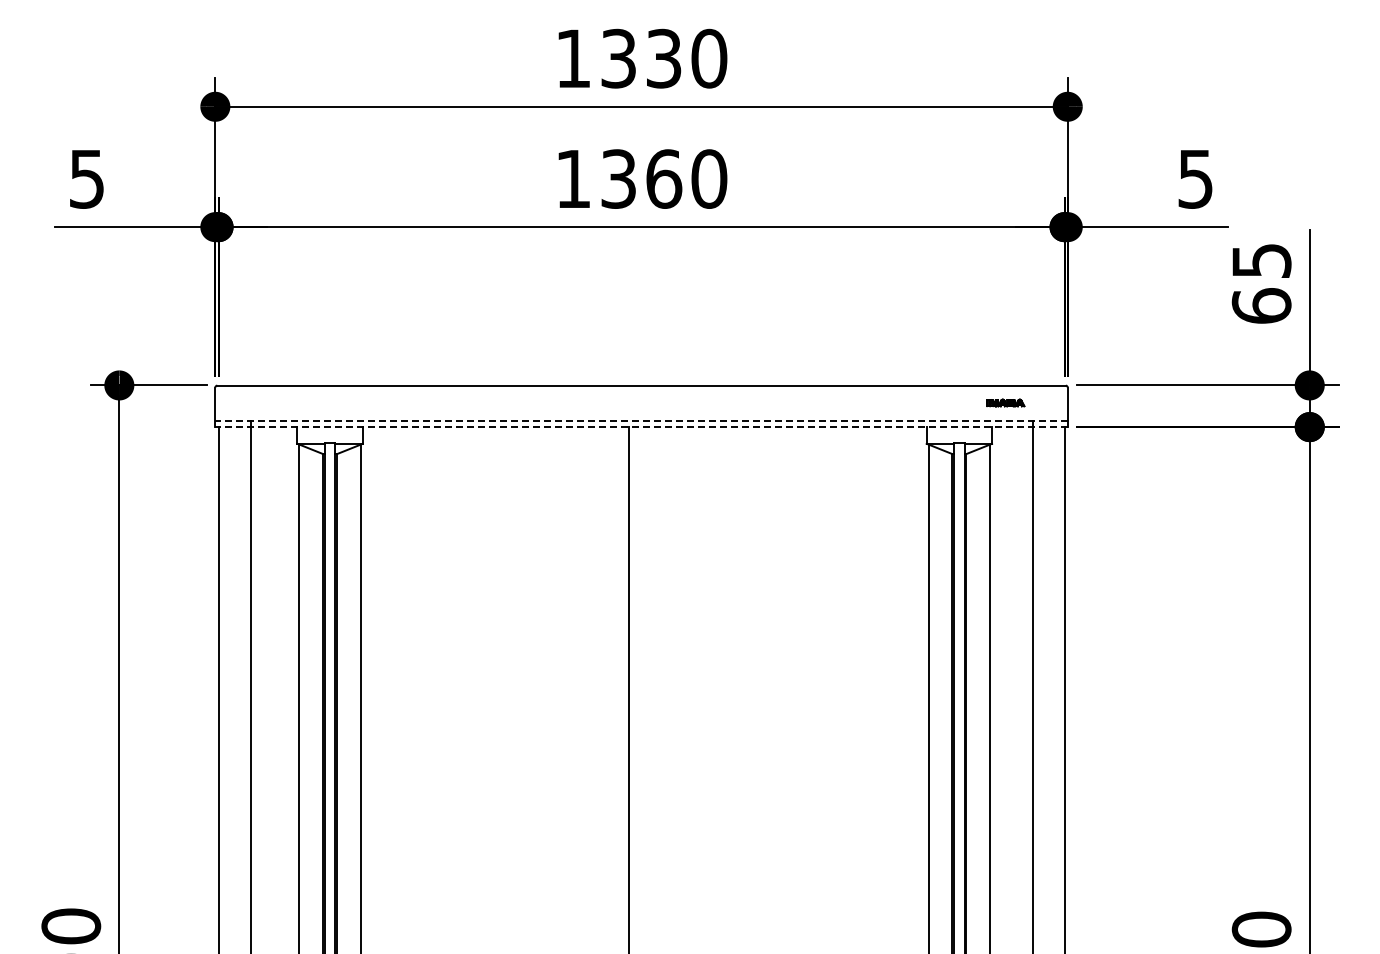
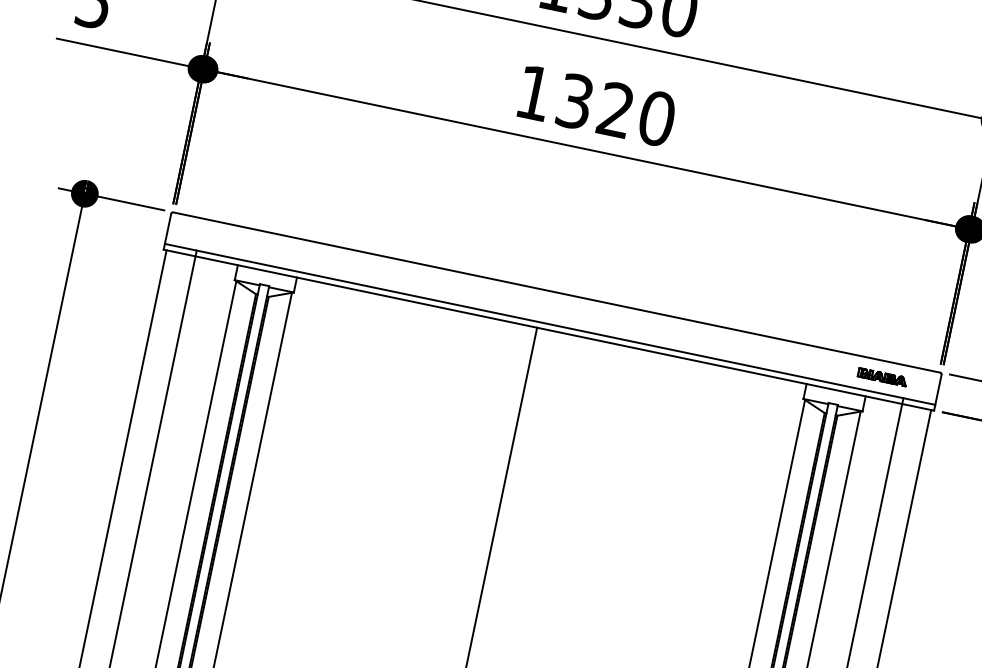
text: (664, 178) -> (616, 109), 1360 -> 1320
part: (1005, 402) -> (882, 376), size x1.43
line: (641, 420) -> (550, 324), dashed -> solid
line: (641, 427) -> (548, 330), dashed -> solid

